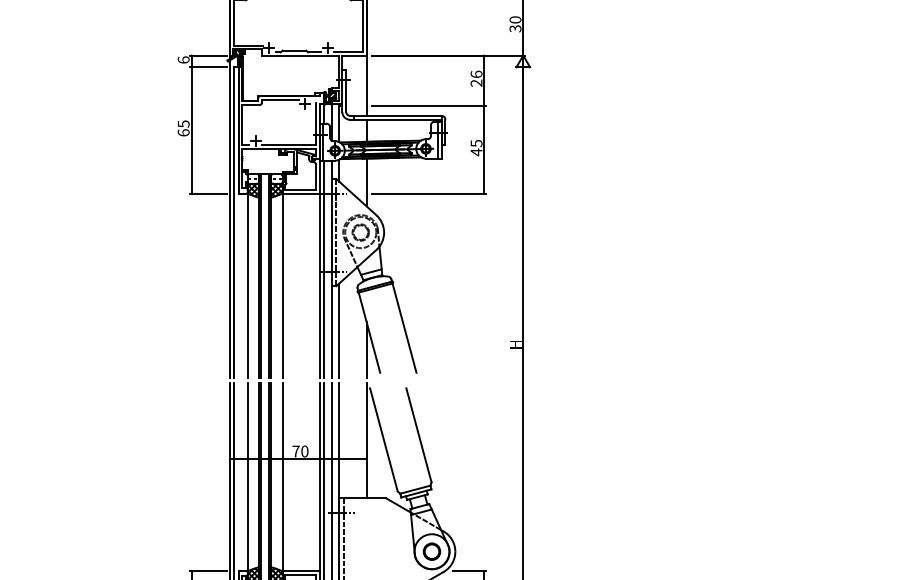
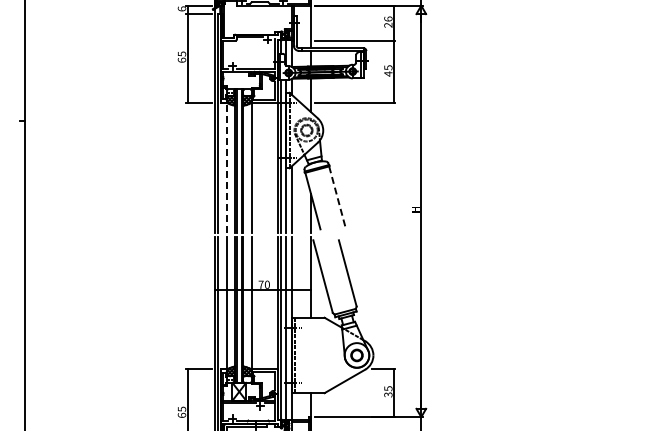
line: (246, 285) -> (226, 167), solid -> dashed
line: (404, 327) -> (337, 197), solid -> dashed

